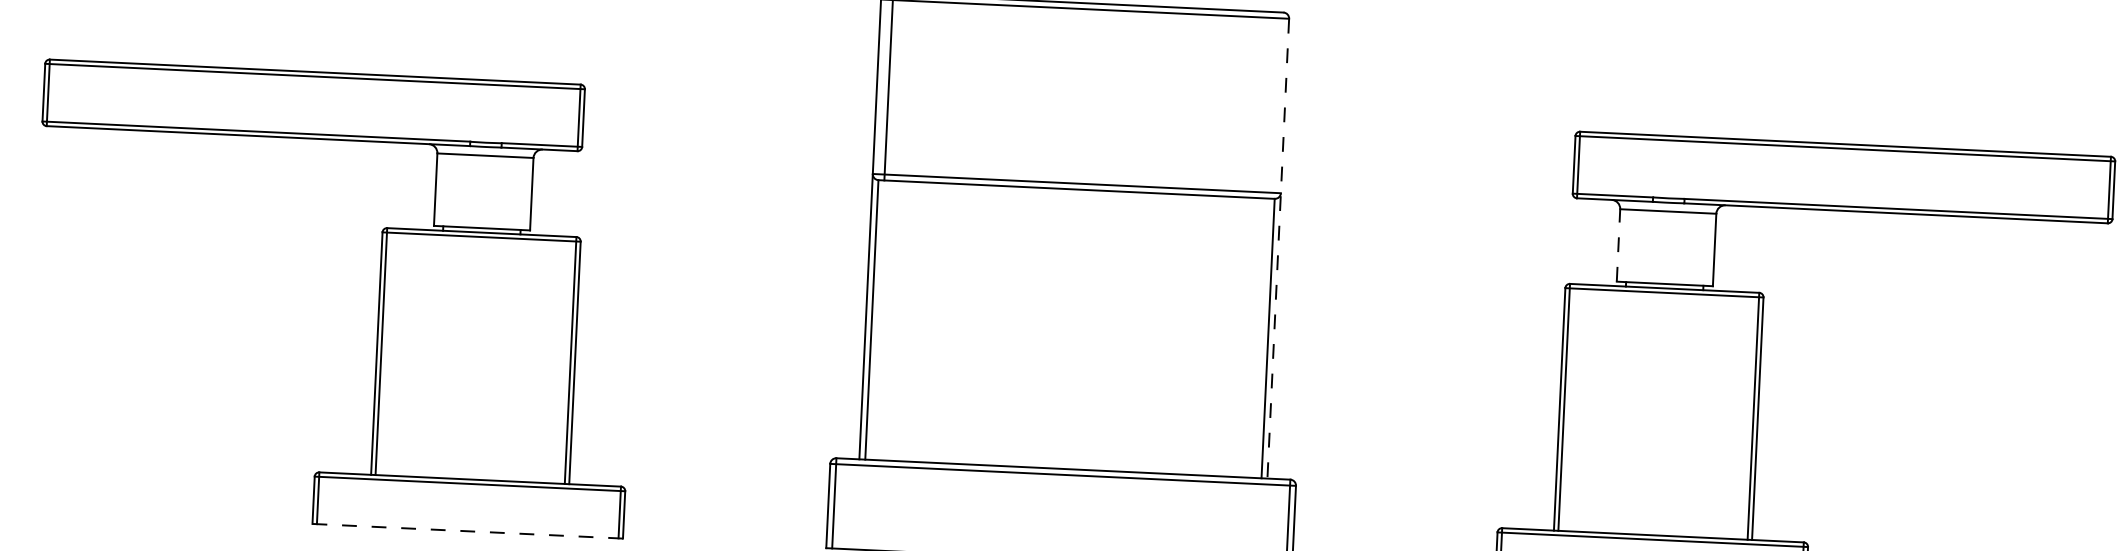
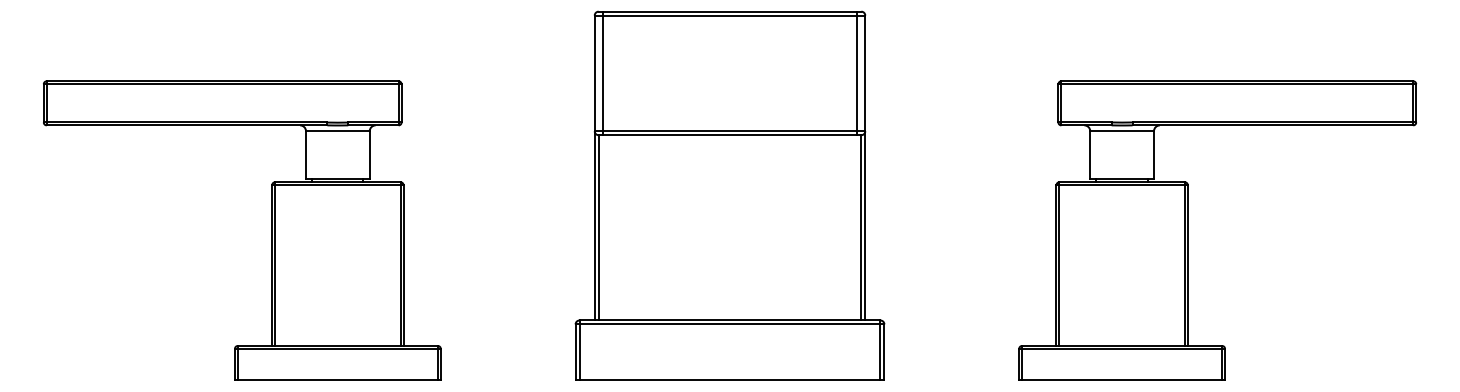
line: (1273, 105) -> (857, 73), added
line: (1618, 244) -> (1090, 154), dashed -> solid
line: (1278, 249) -> (865, 168), dashed -> solid
line: (467, 531) -> (337, 380), dashed -> solid

